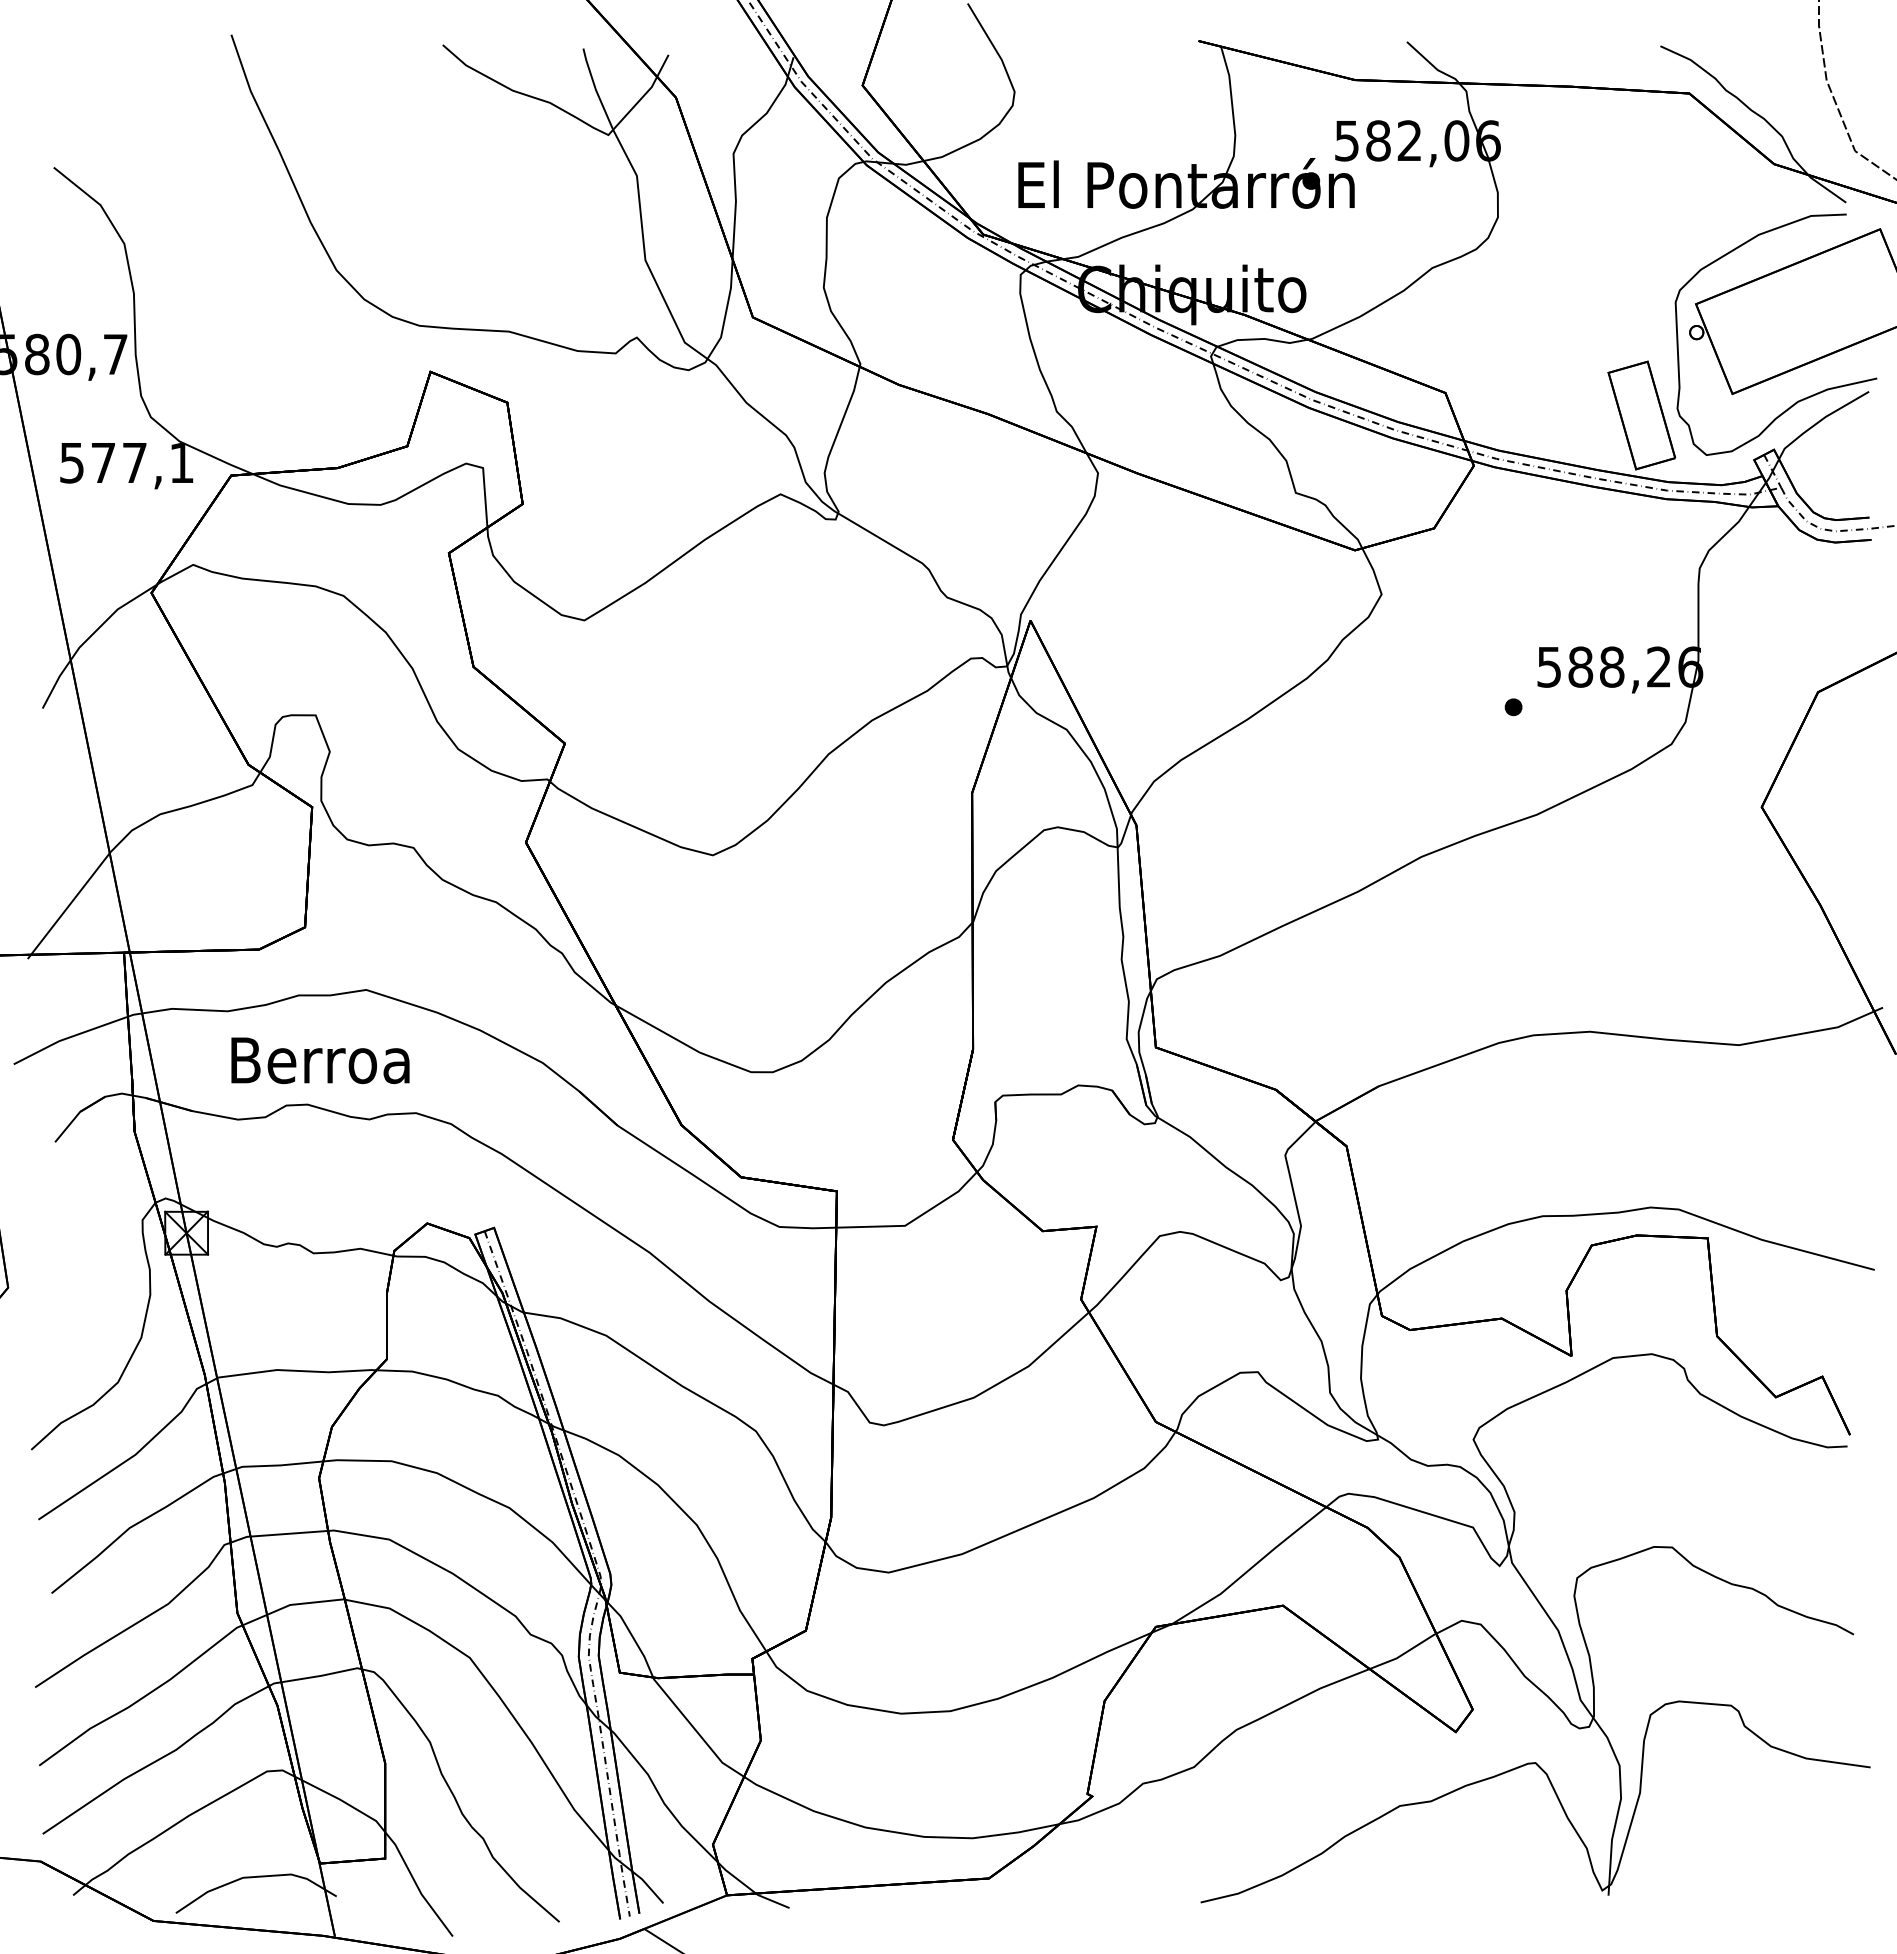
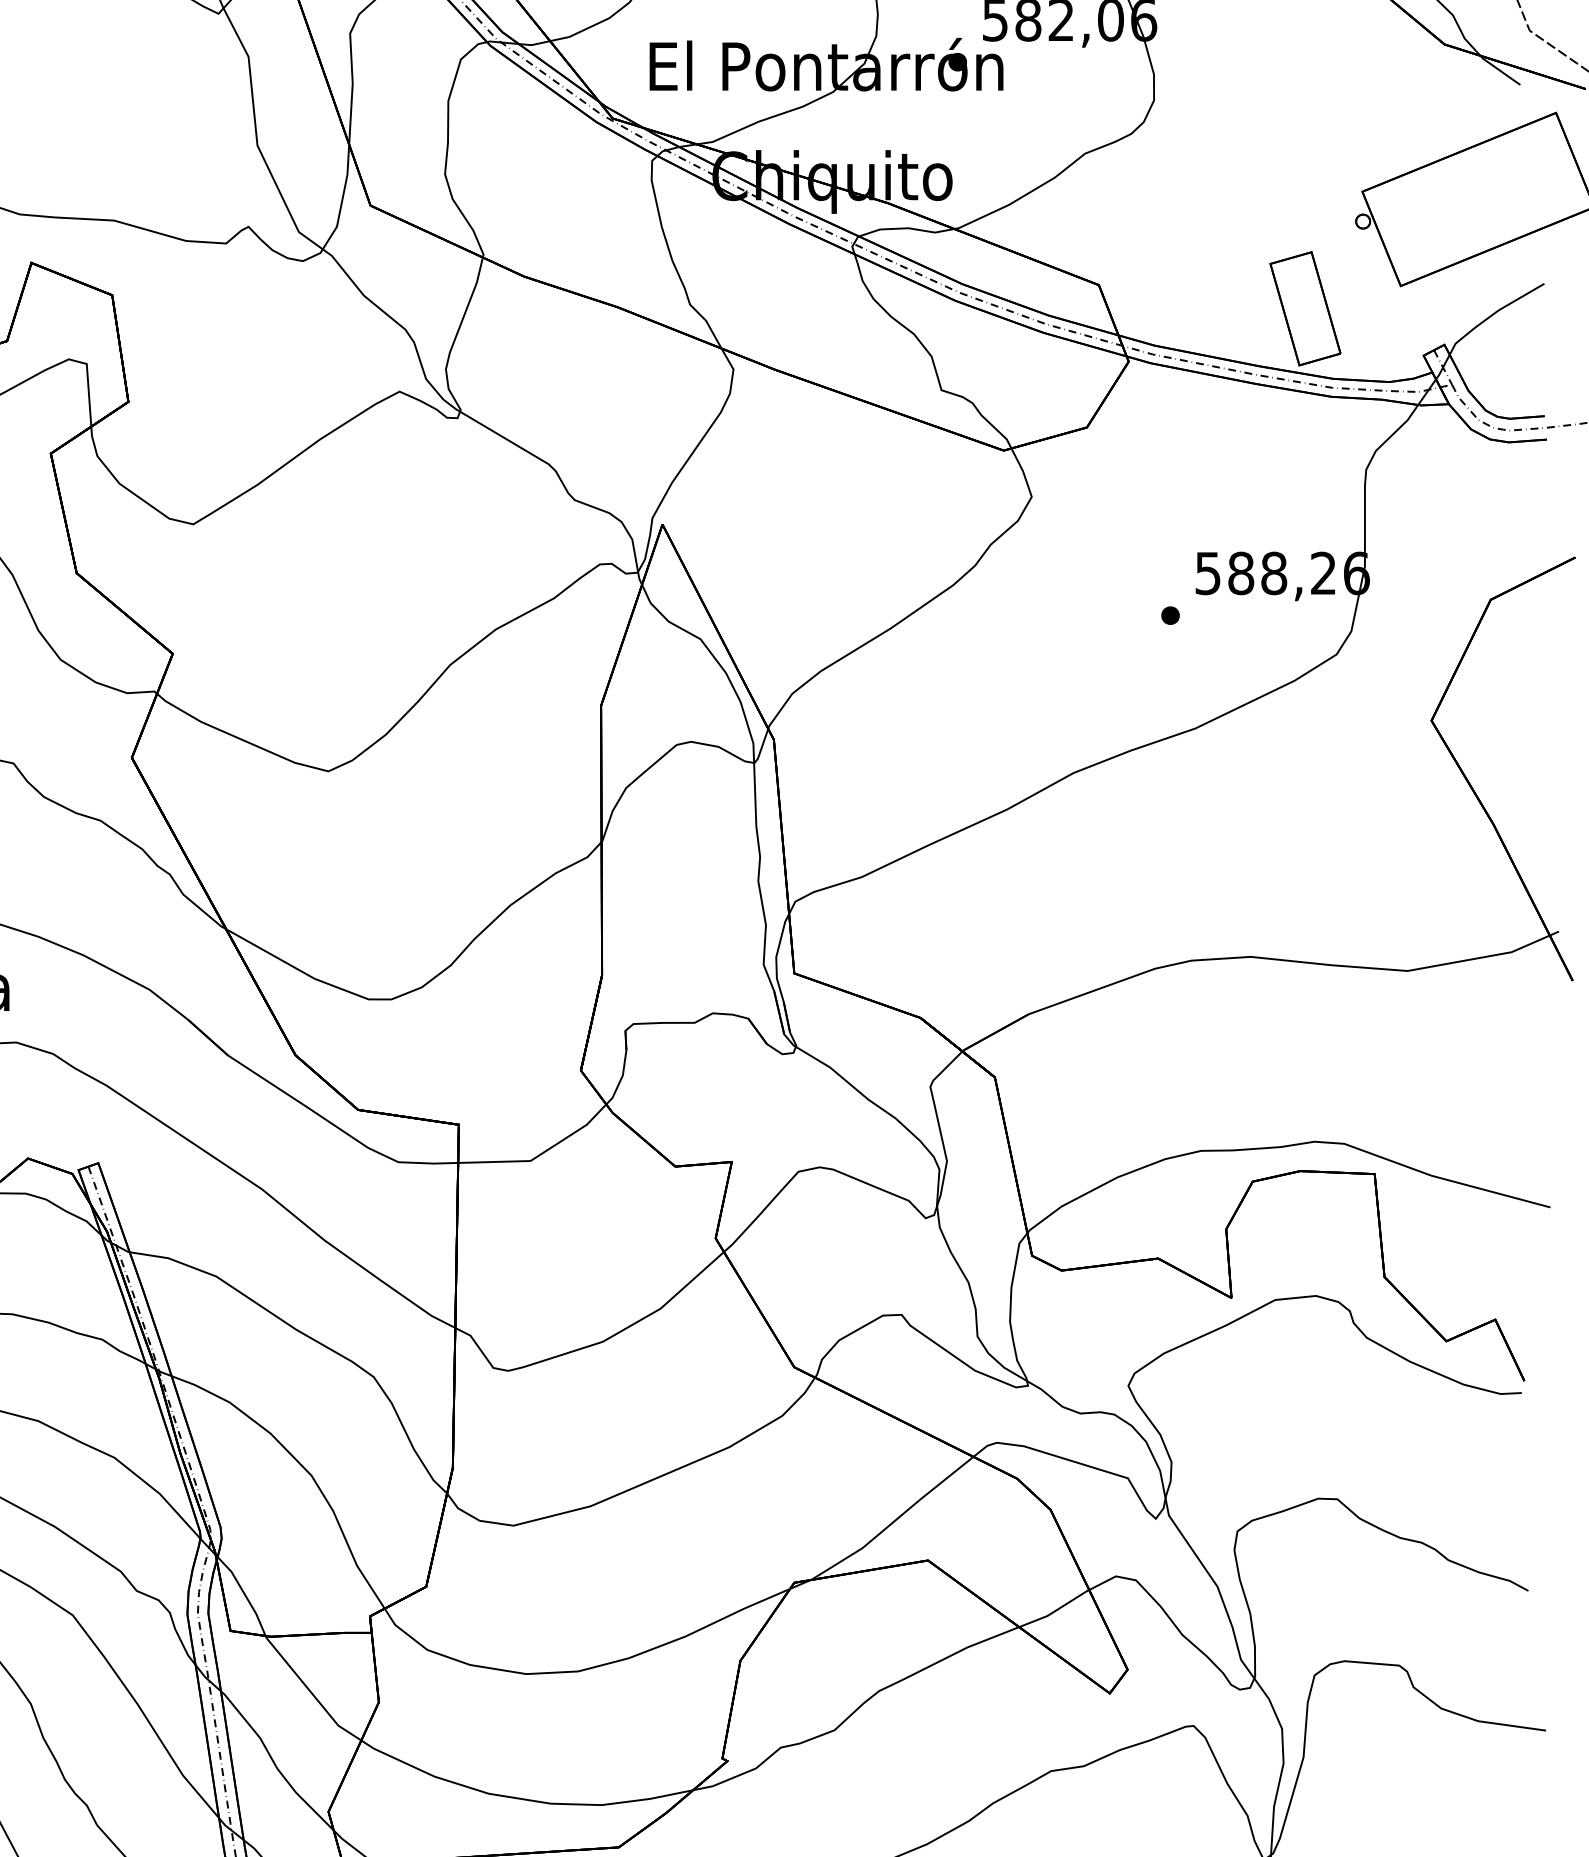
curve: (1800, 399) -> (1472, 291), removed

